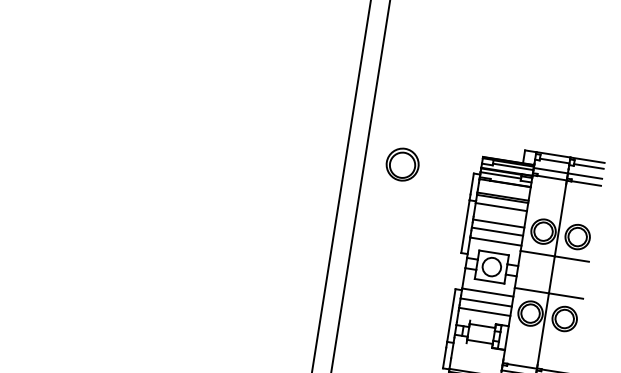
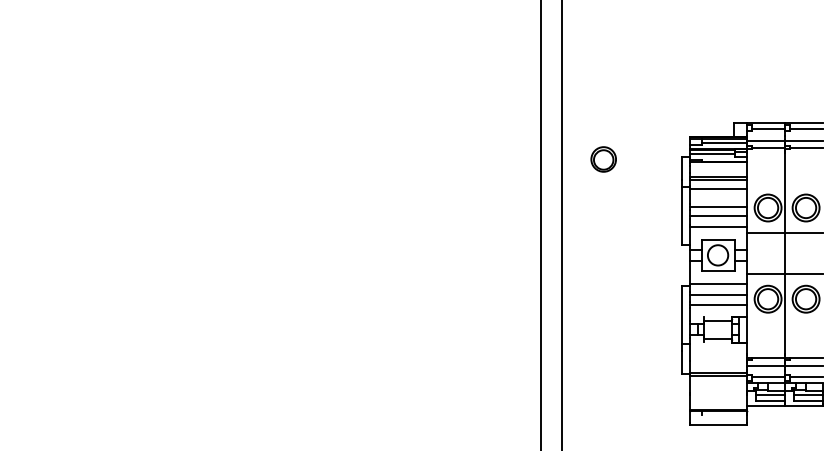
part: (402, 164) -> (603, 159), size x0.7

